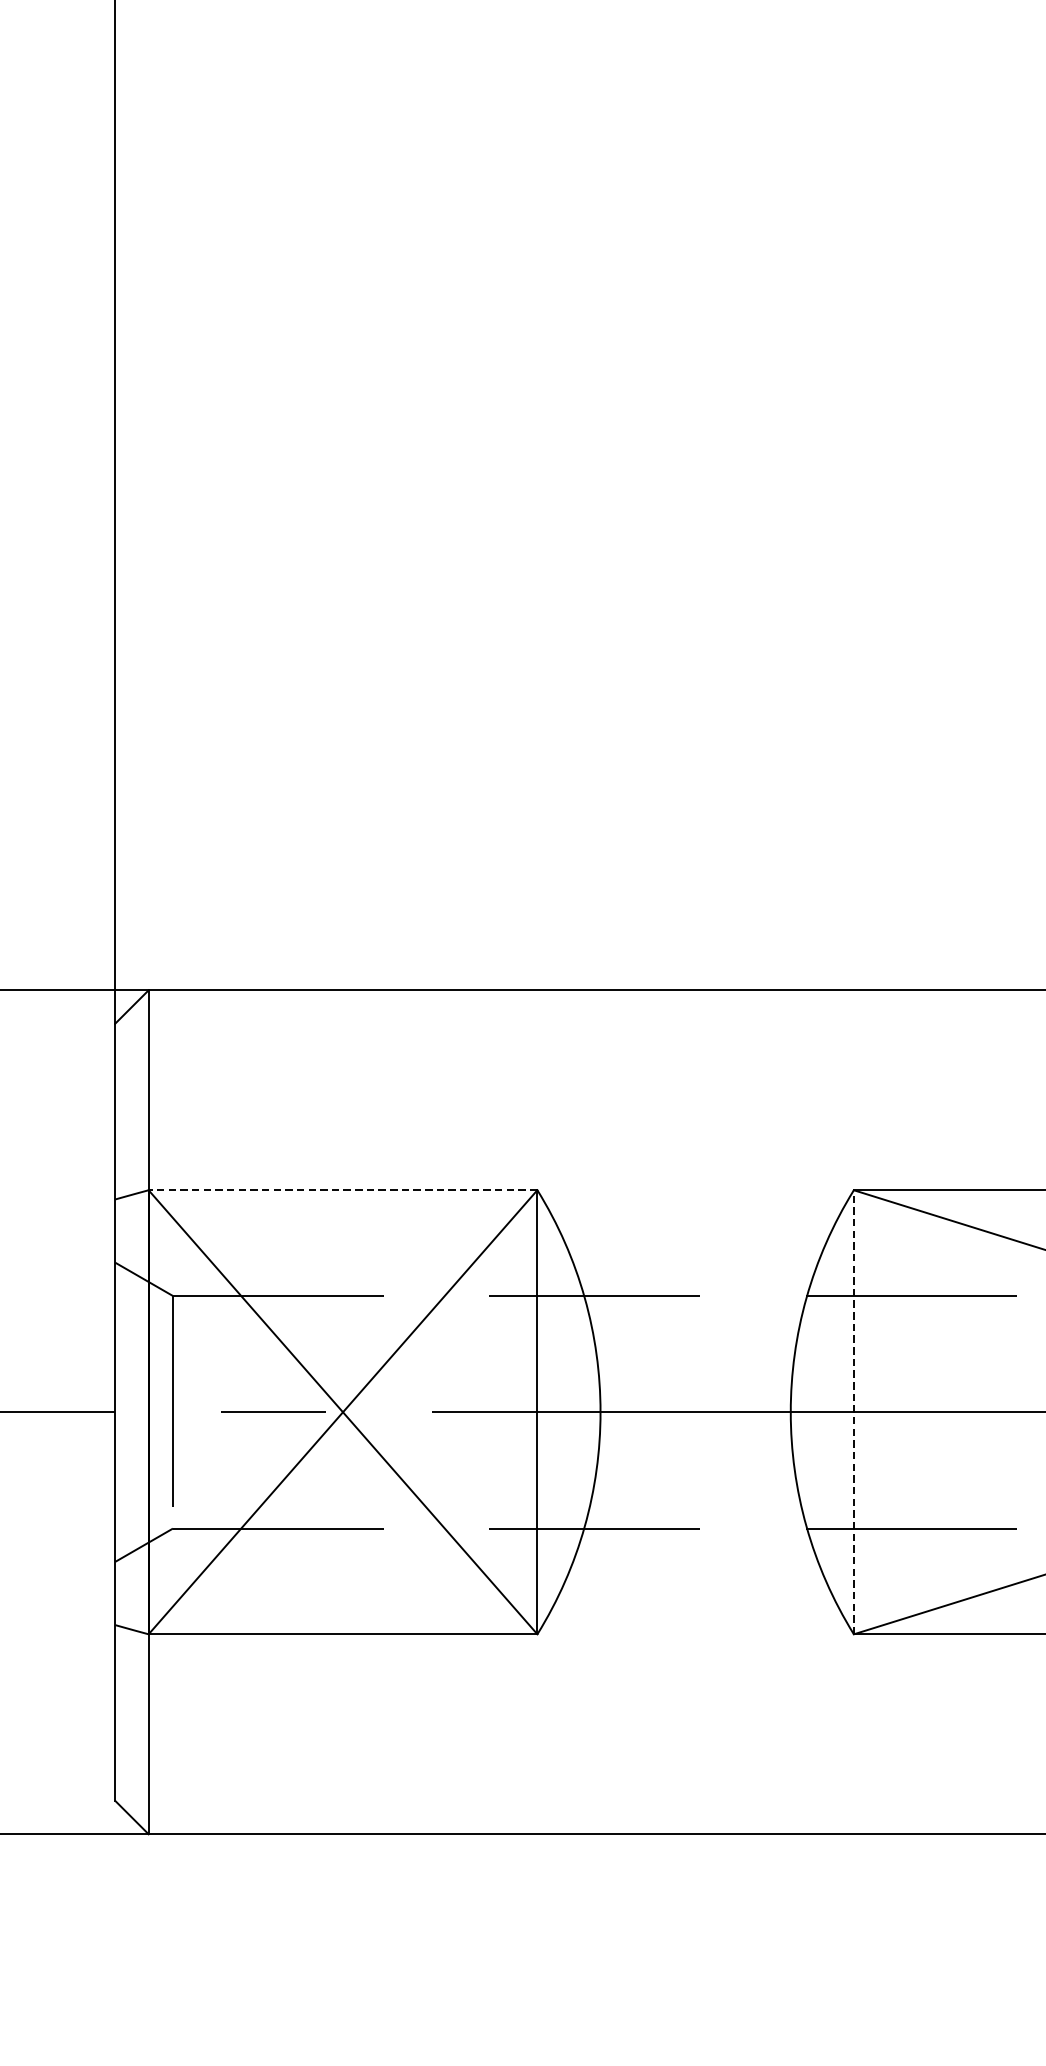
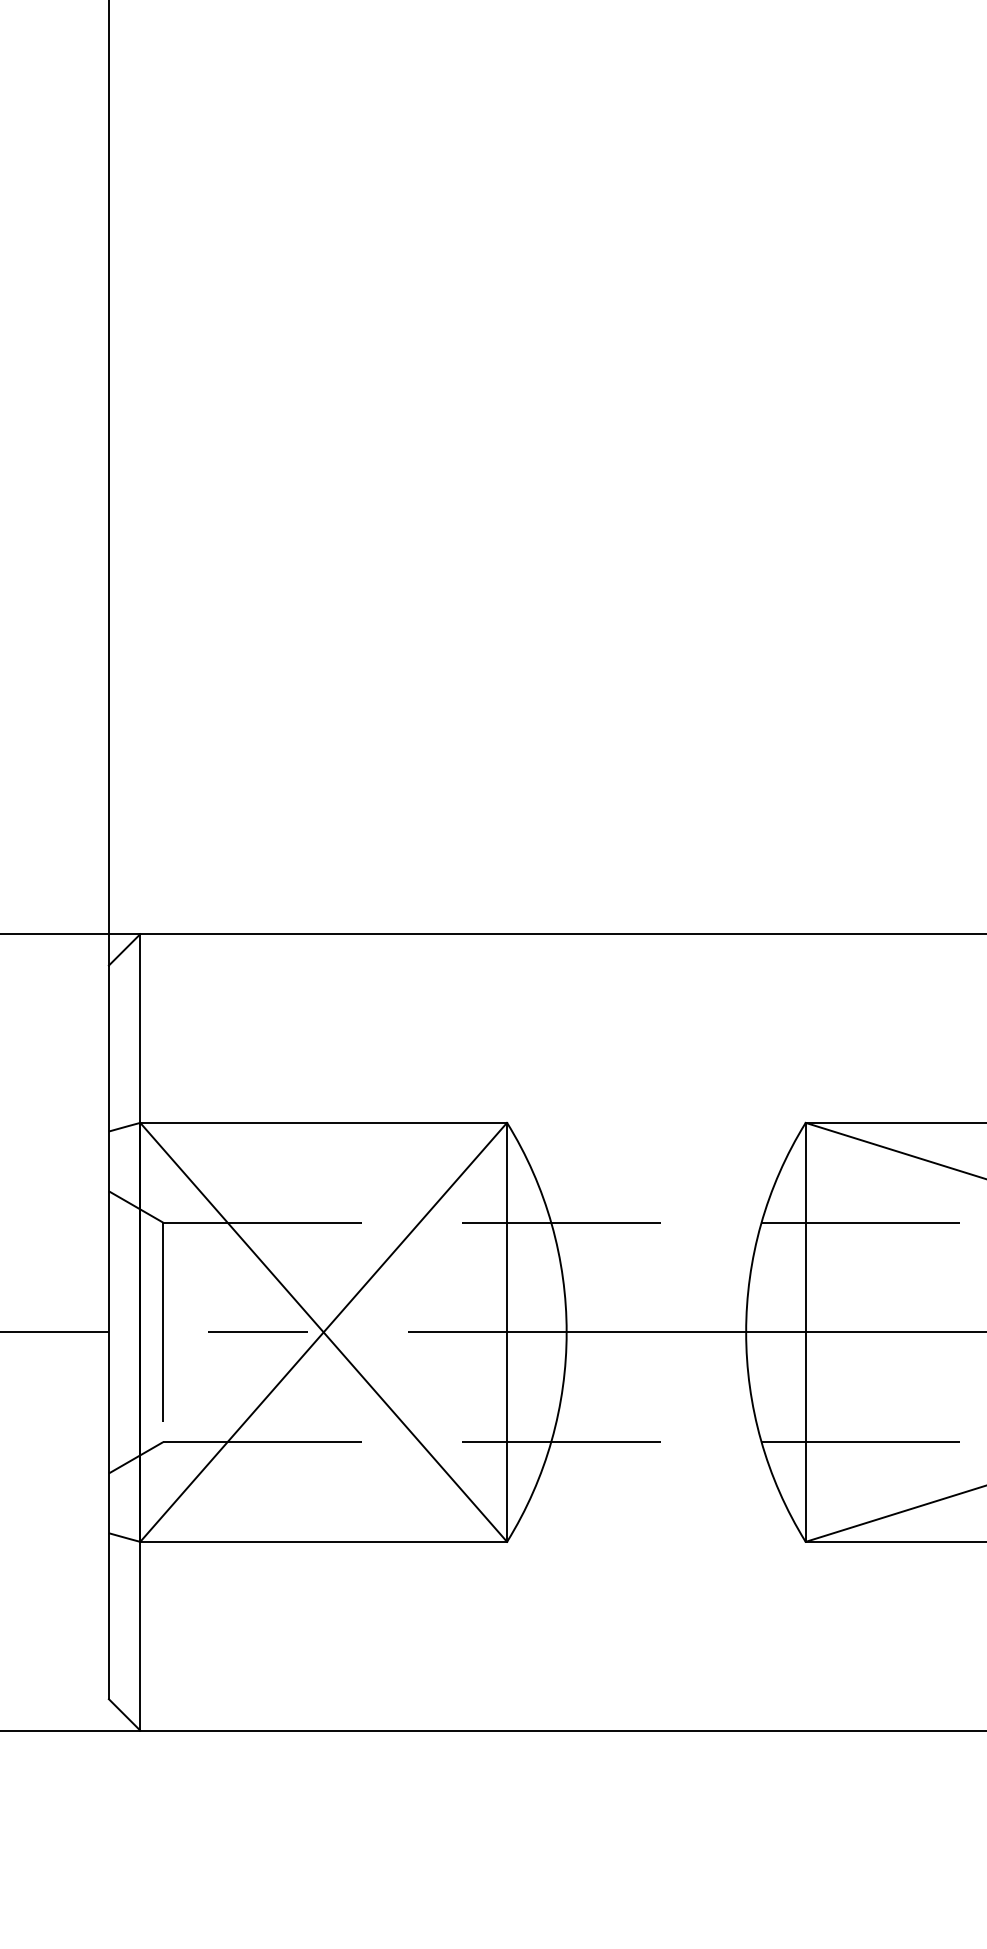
line: (342, 1189) -> (323, 1122), dashed -> solid
line: (853, 1411) -> (805, 1331), dashed -> solid

